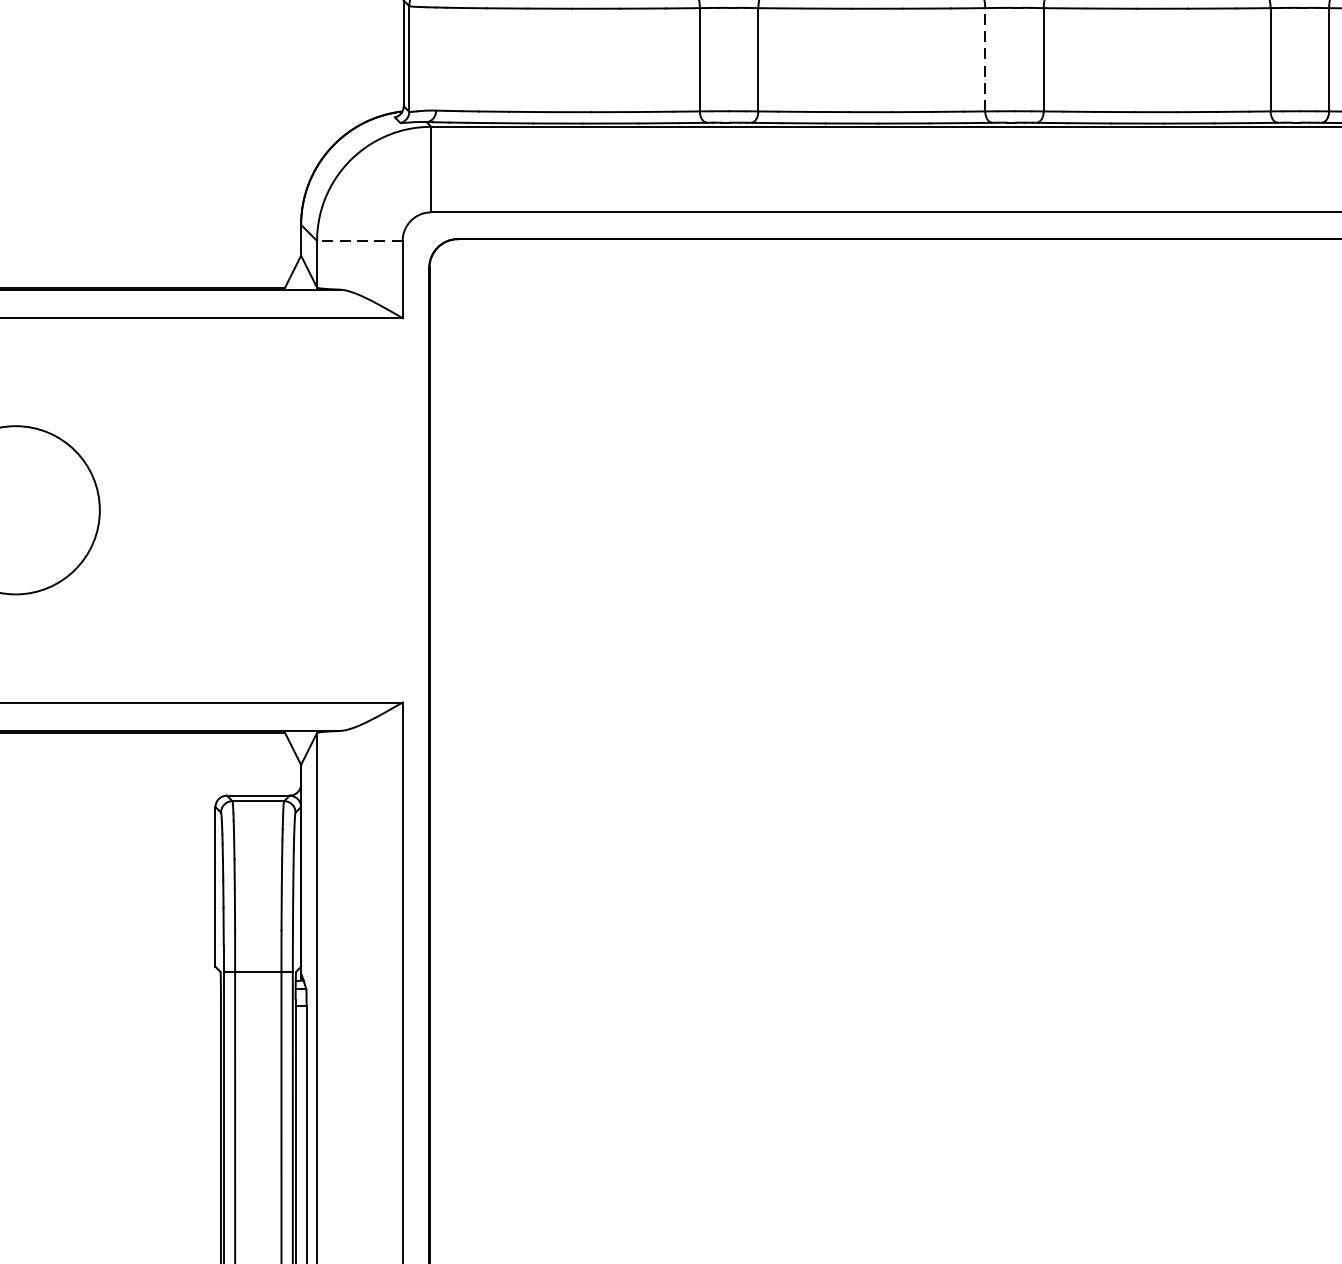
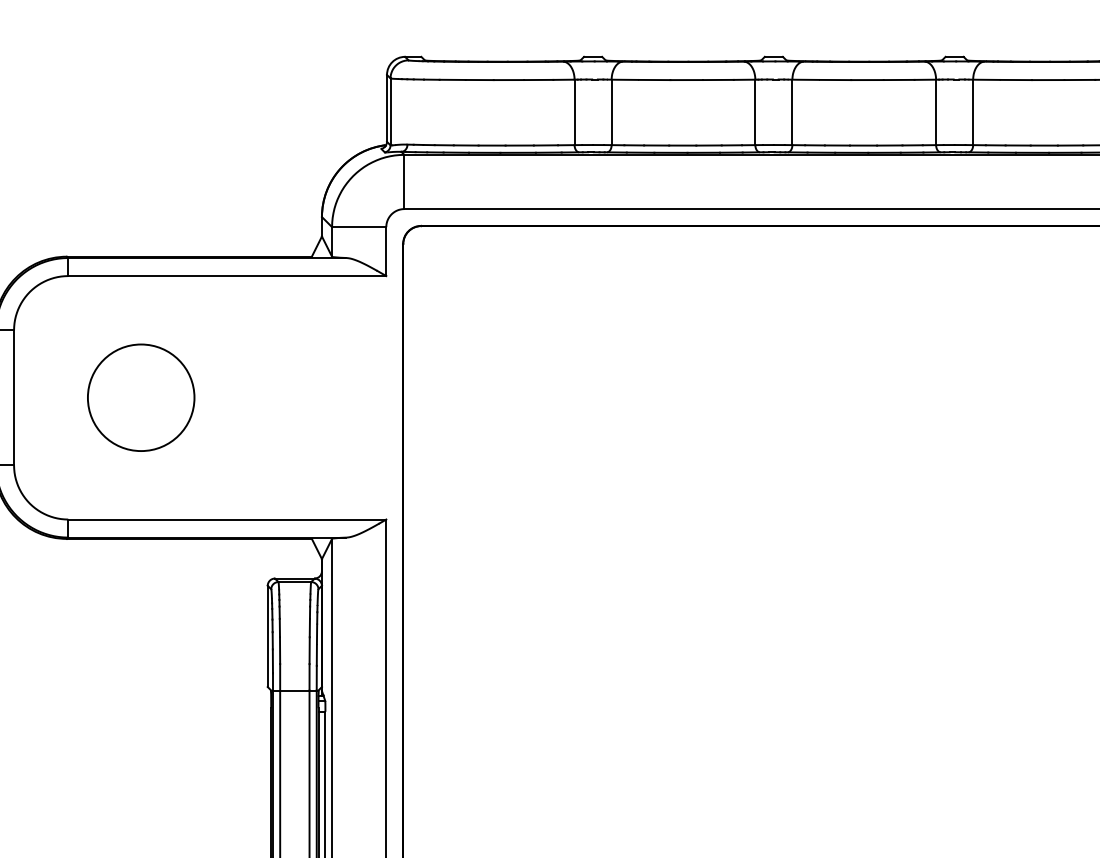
line: (985, 59) -> (755, 112), dashed -> solid
line: (358, 241) -> (358, 227), dashed -> solid

